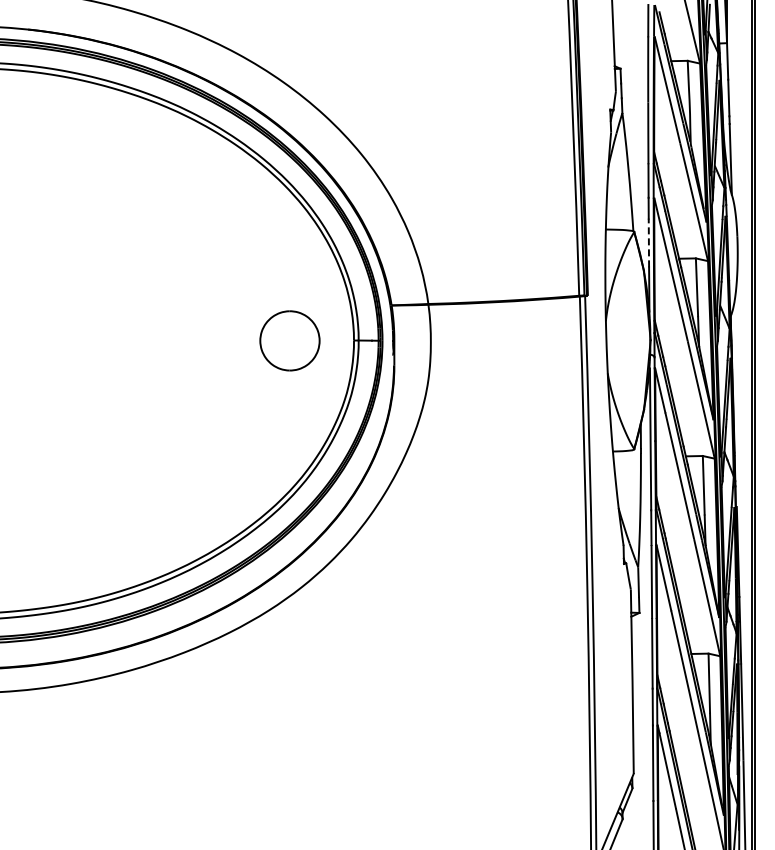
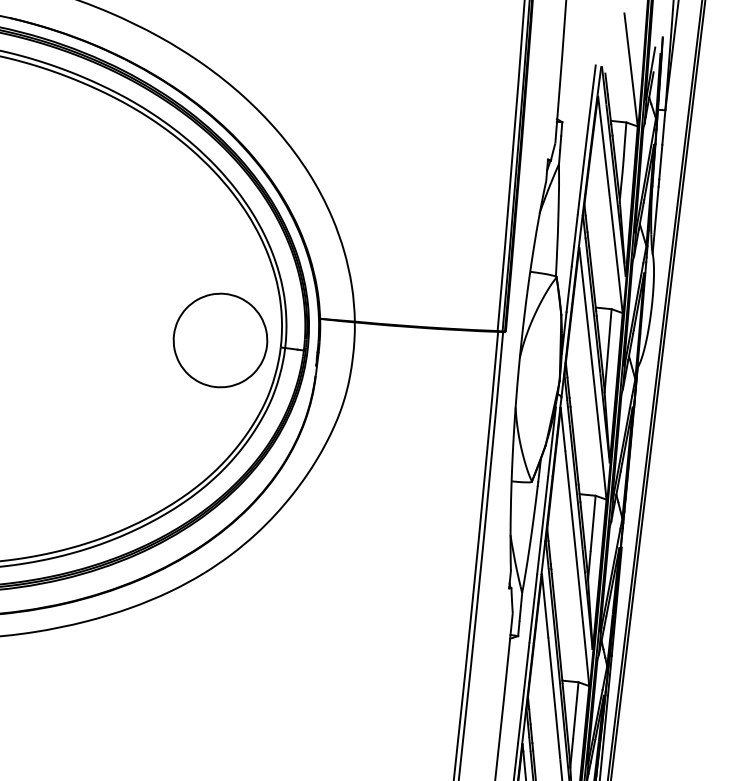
line: (648, 242) -> (568, 288), dashed -> solid
part: (289, 340) -> (220, 340), size x1.67

